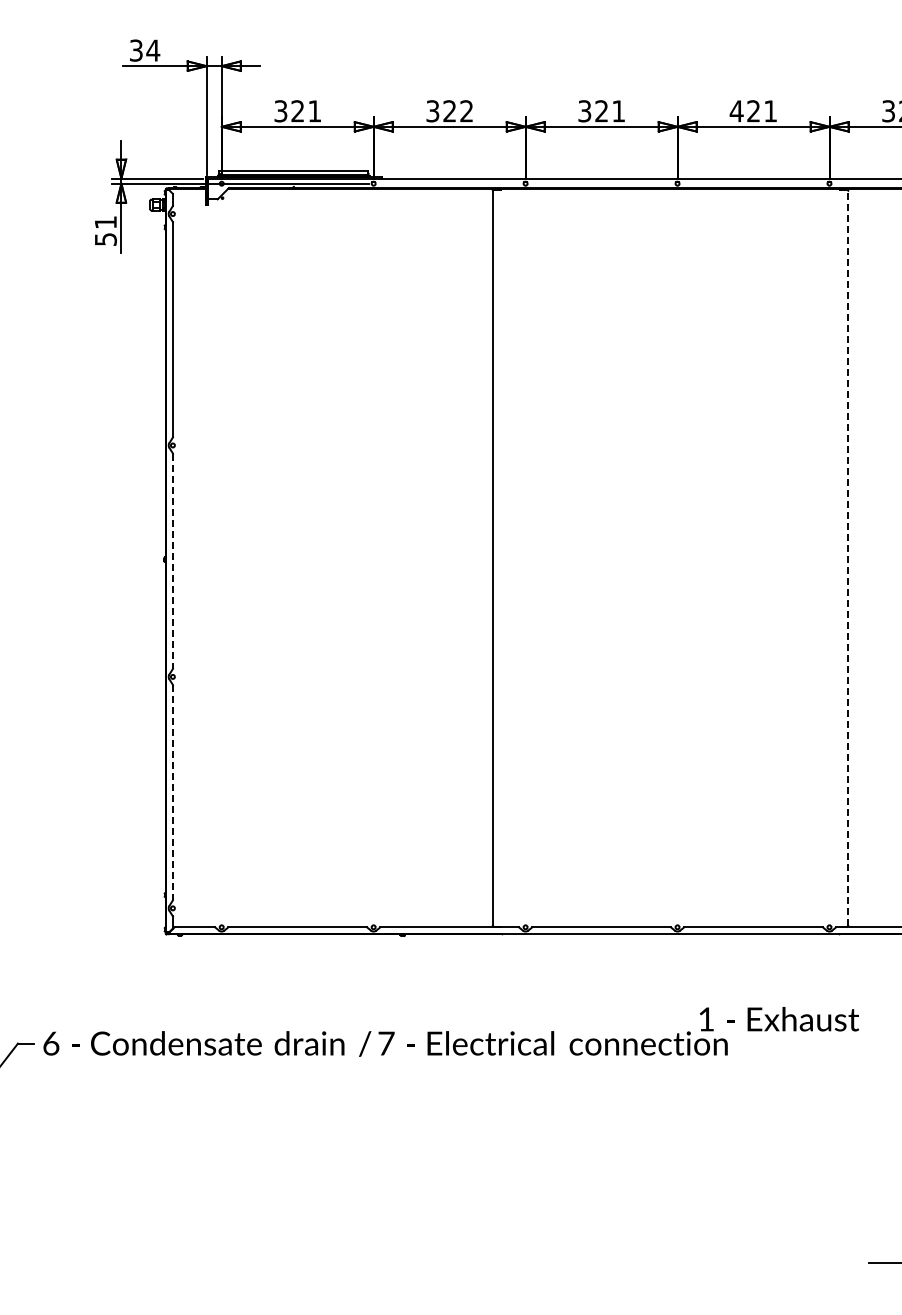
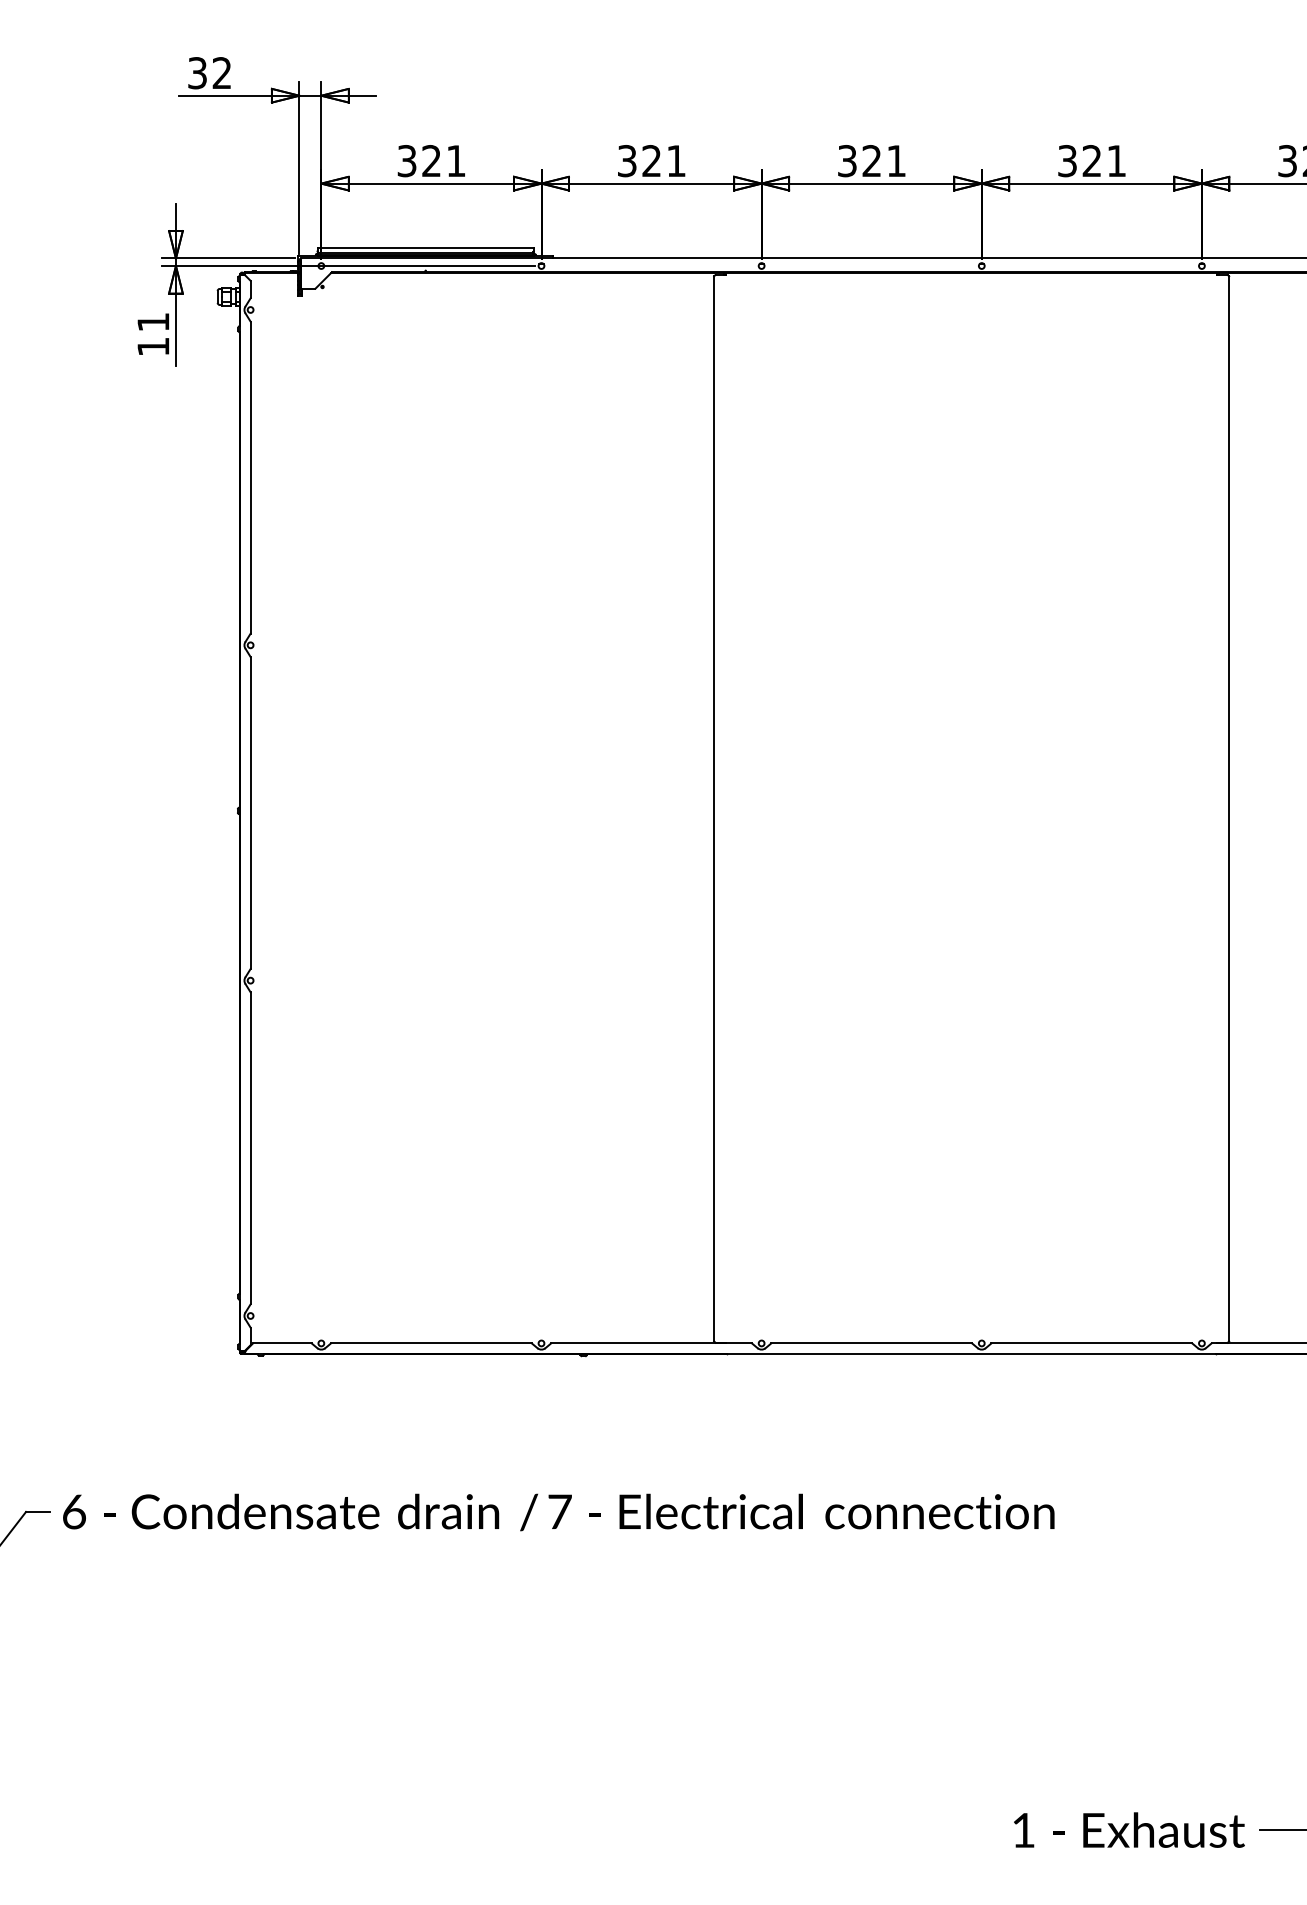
text: (153, 50) -> (222, 73), 34 -> 32
text: (466, 110) -> (675, 159), 322 -> 321
text: (736, 111) -> (1067, 161), 421 -> 321
text: (105, 239) -> (152, 346), 51 -> 11
line: (848, 558) -> (1229, 809), dashed -> solid
line: (172, 561) -> (249, 813), dashed -> solid
line: (172, 792) -> (249, 1148), dashed -> solid
text: (778, 1019) -> (1128, 1830), moved

